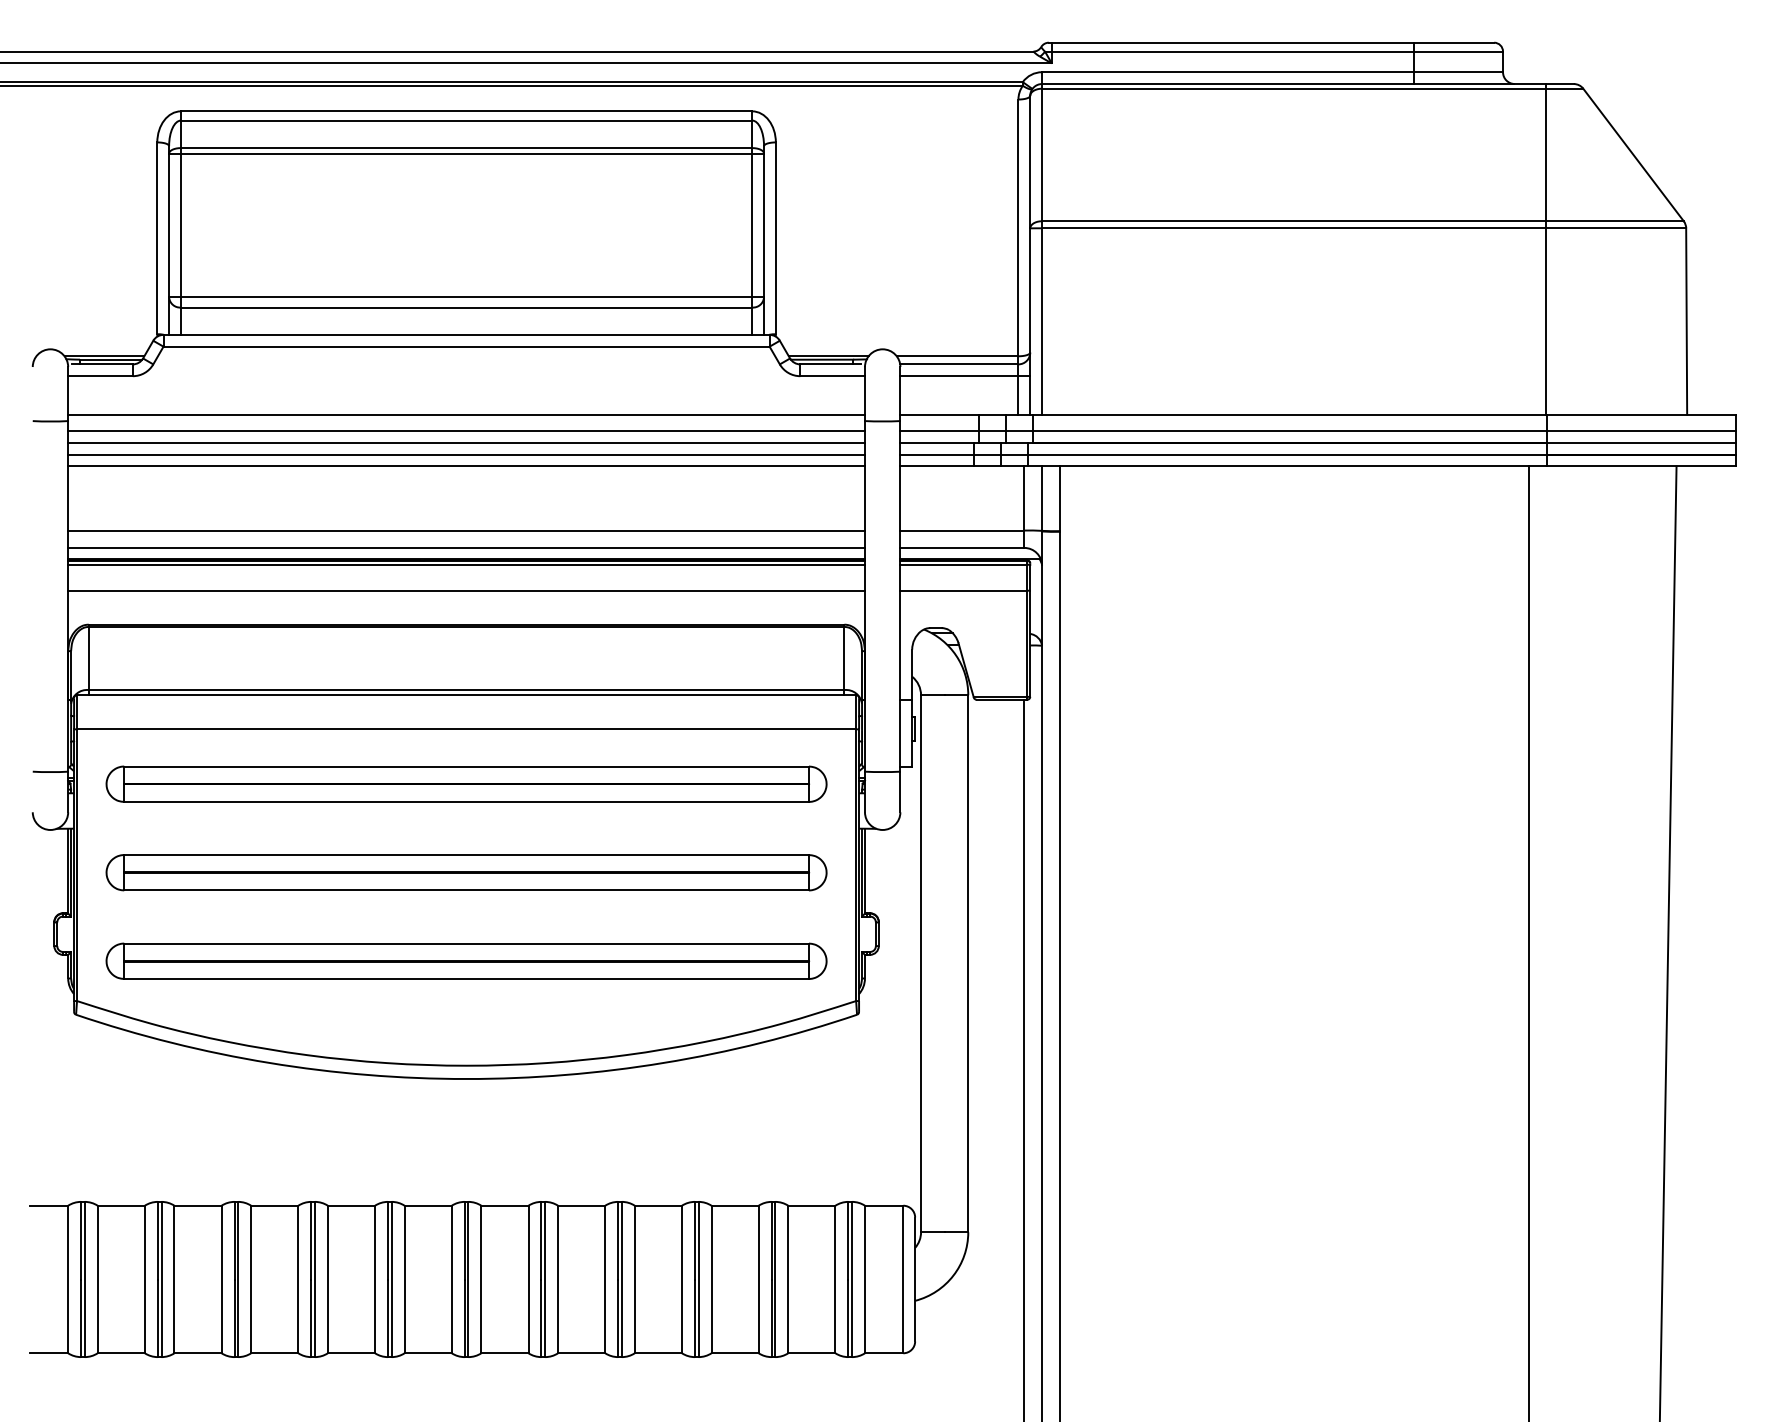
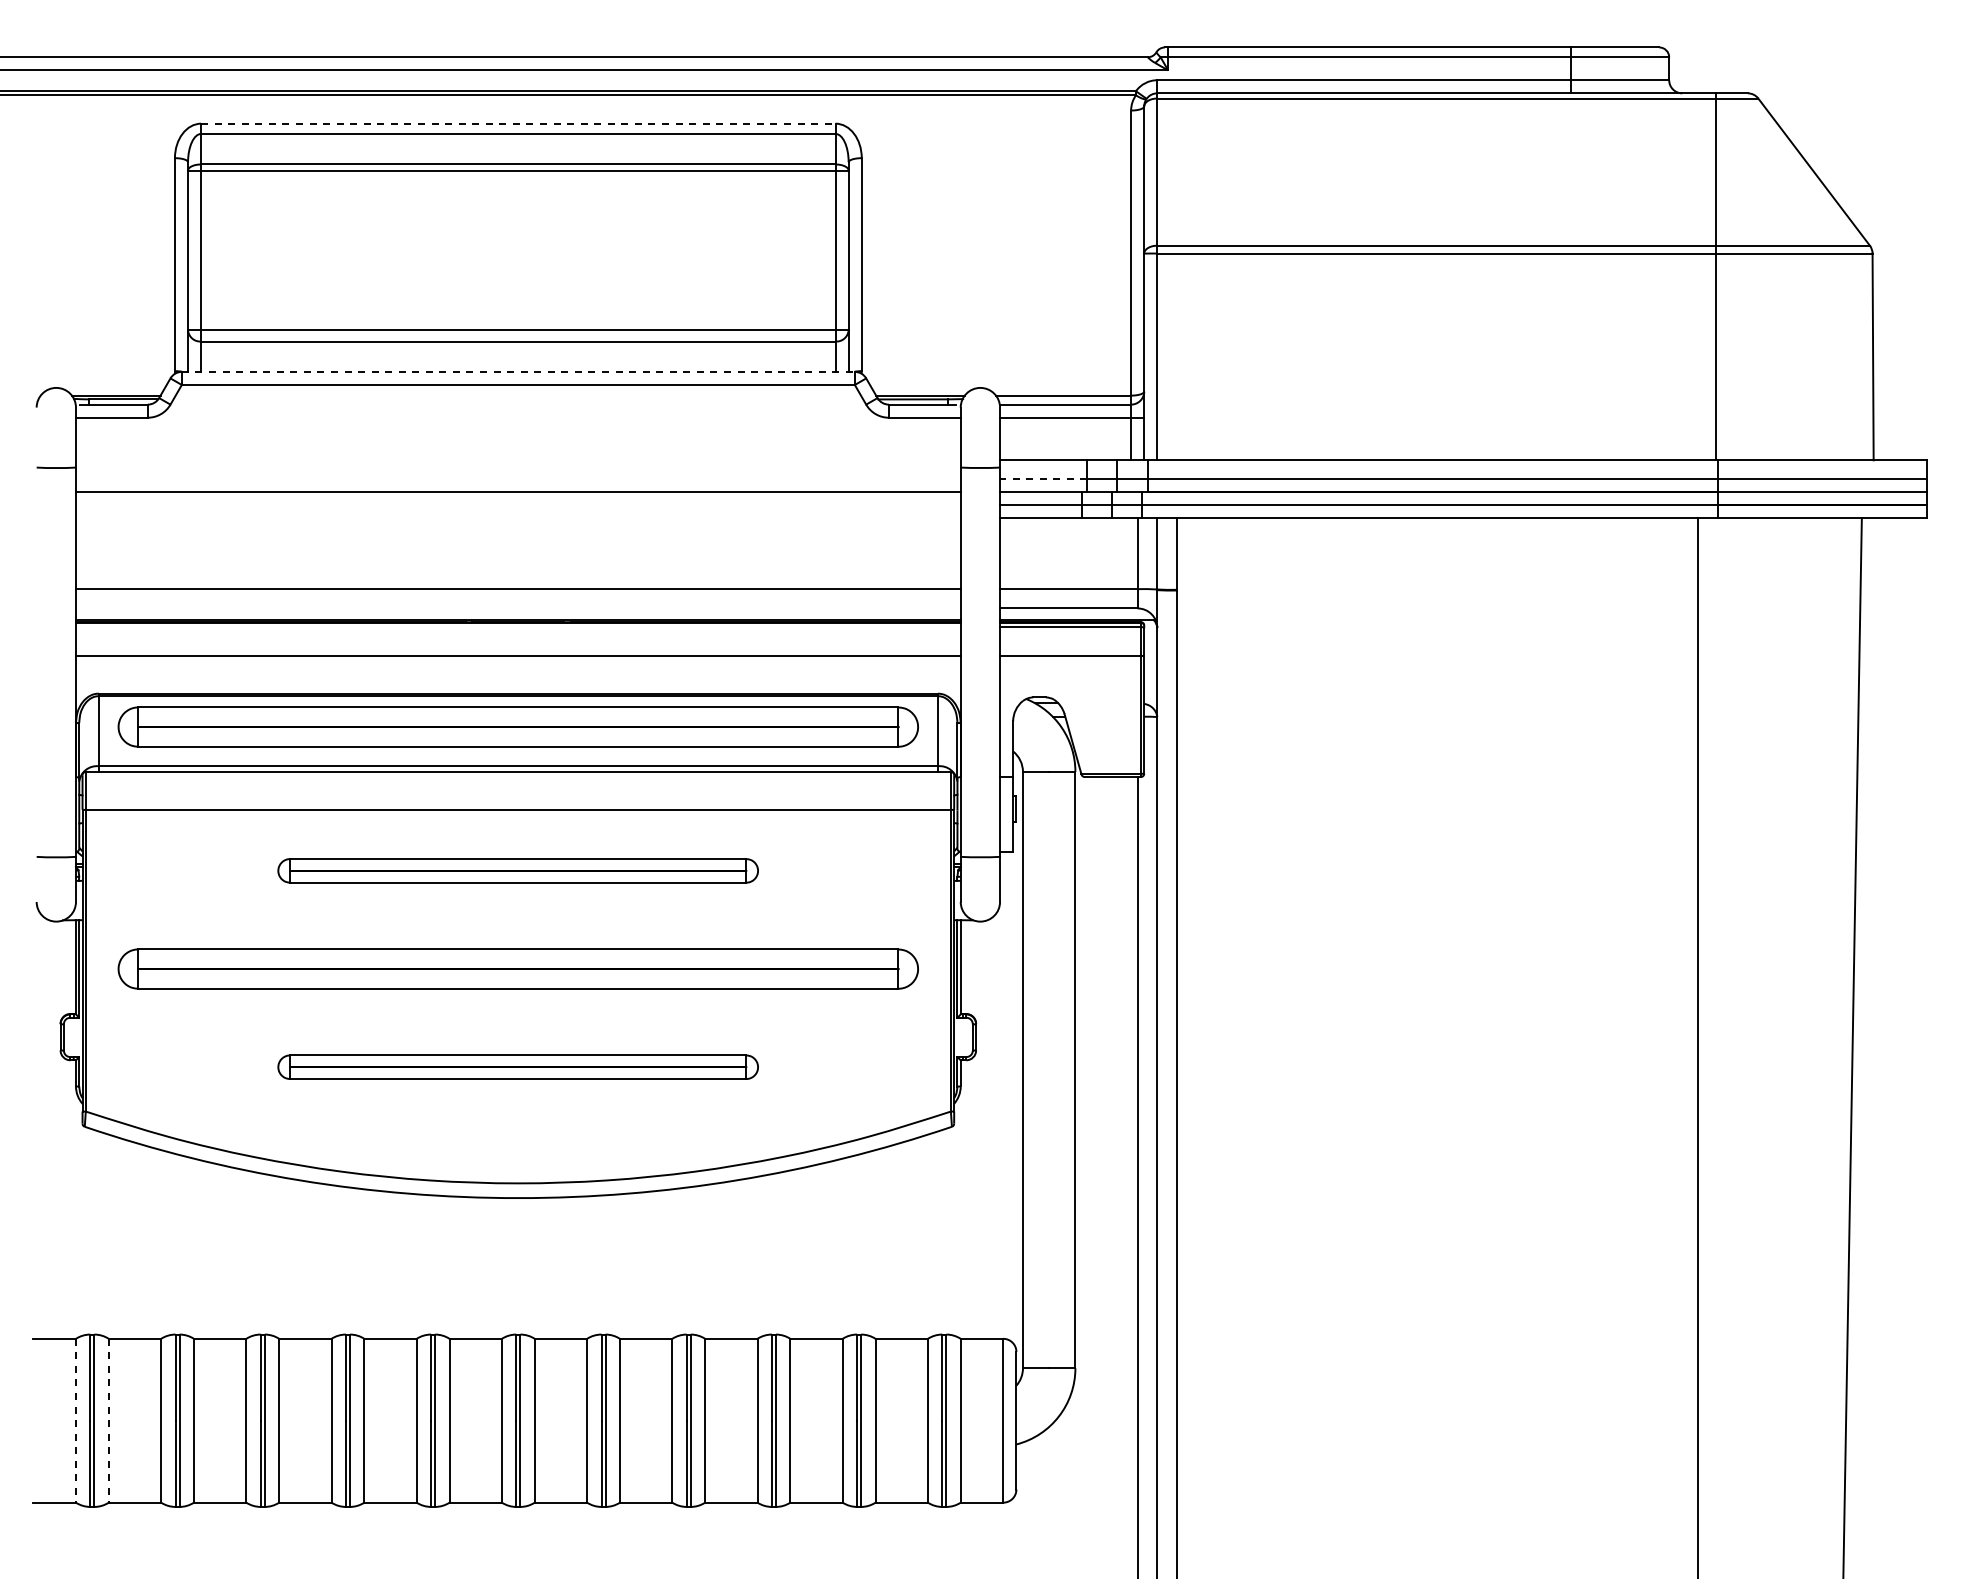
line: (466, 111) -> (518, 123), solid -> dashed
line: (466, 334) -> (518, 371), solid -> dashed
line: (465, 414) -> (517, 460), removed
line: (465, 430) -> (517, 478), removed
line: (939, 430) -> (1043, 478), solid -> dashed
line: (465, 454) -> (517, 504), removed
line: (465, 466) -> (517, 518), removed
line: (465, 547) -> (517, 608), removed
line: (465, 565) -> (517, 627), removed
part: (465, 654) -> (517, 726), added
part: (465, 783) -> (517, 870), size x0.6
part: (465, 960) -> (517, 1066), size x0.6
line: (67, 1279) -> (75, 1420), solid -> dashed
line: (97, 1279) -> (108, 1420), solid -> dashed

